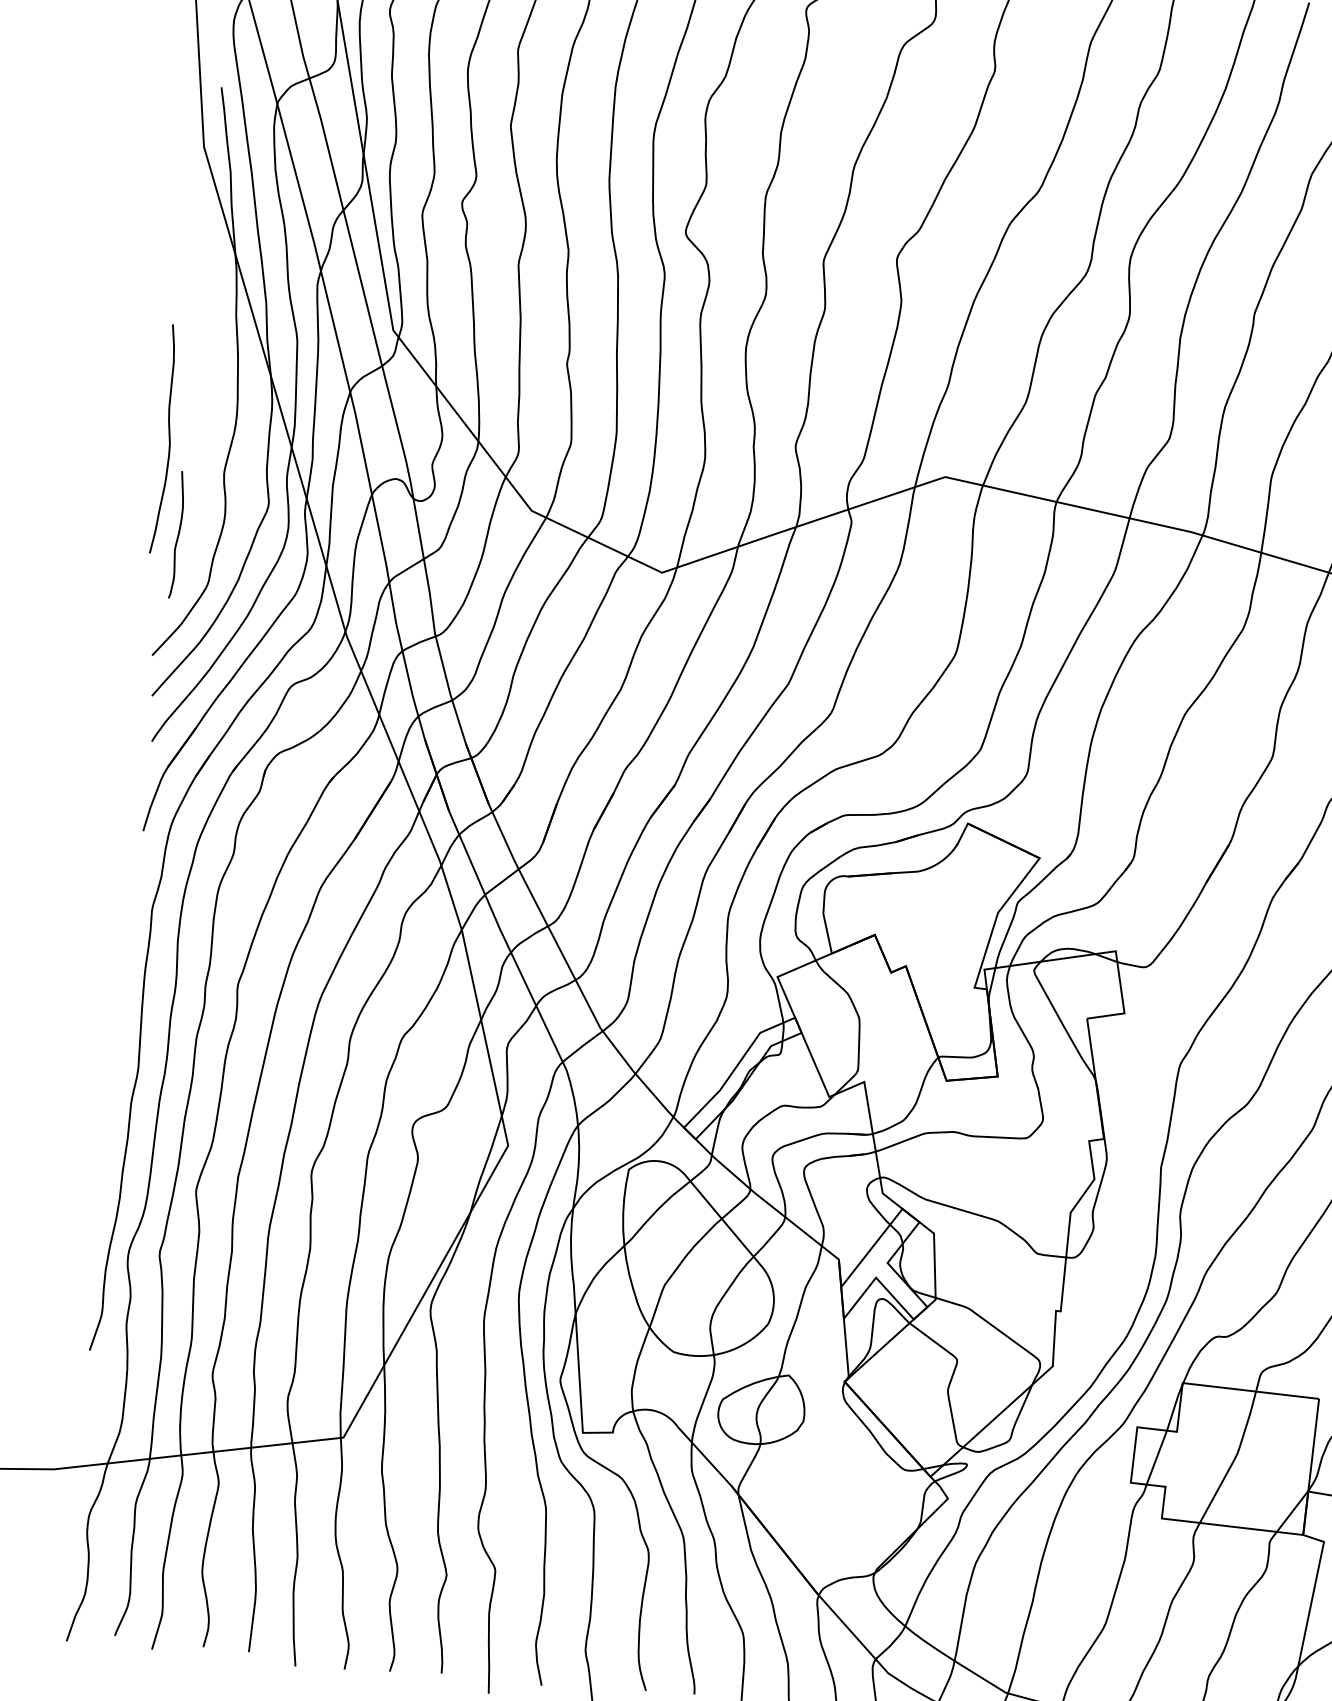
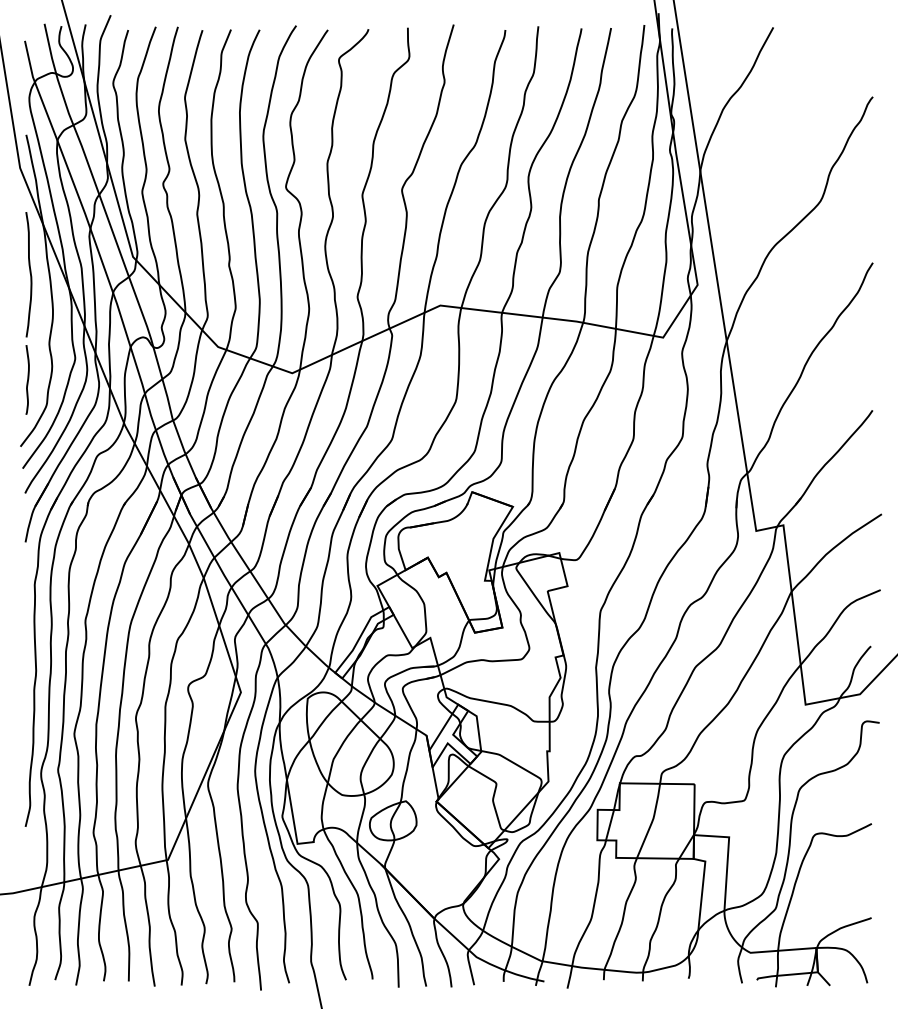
curve: (167, 437) -> (29, 273), moved

